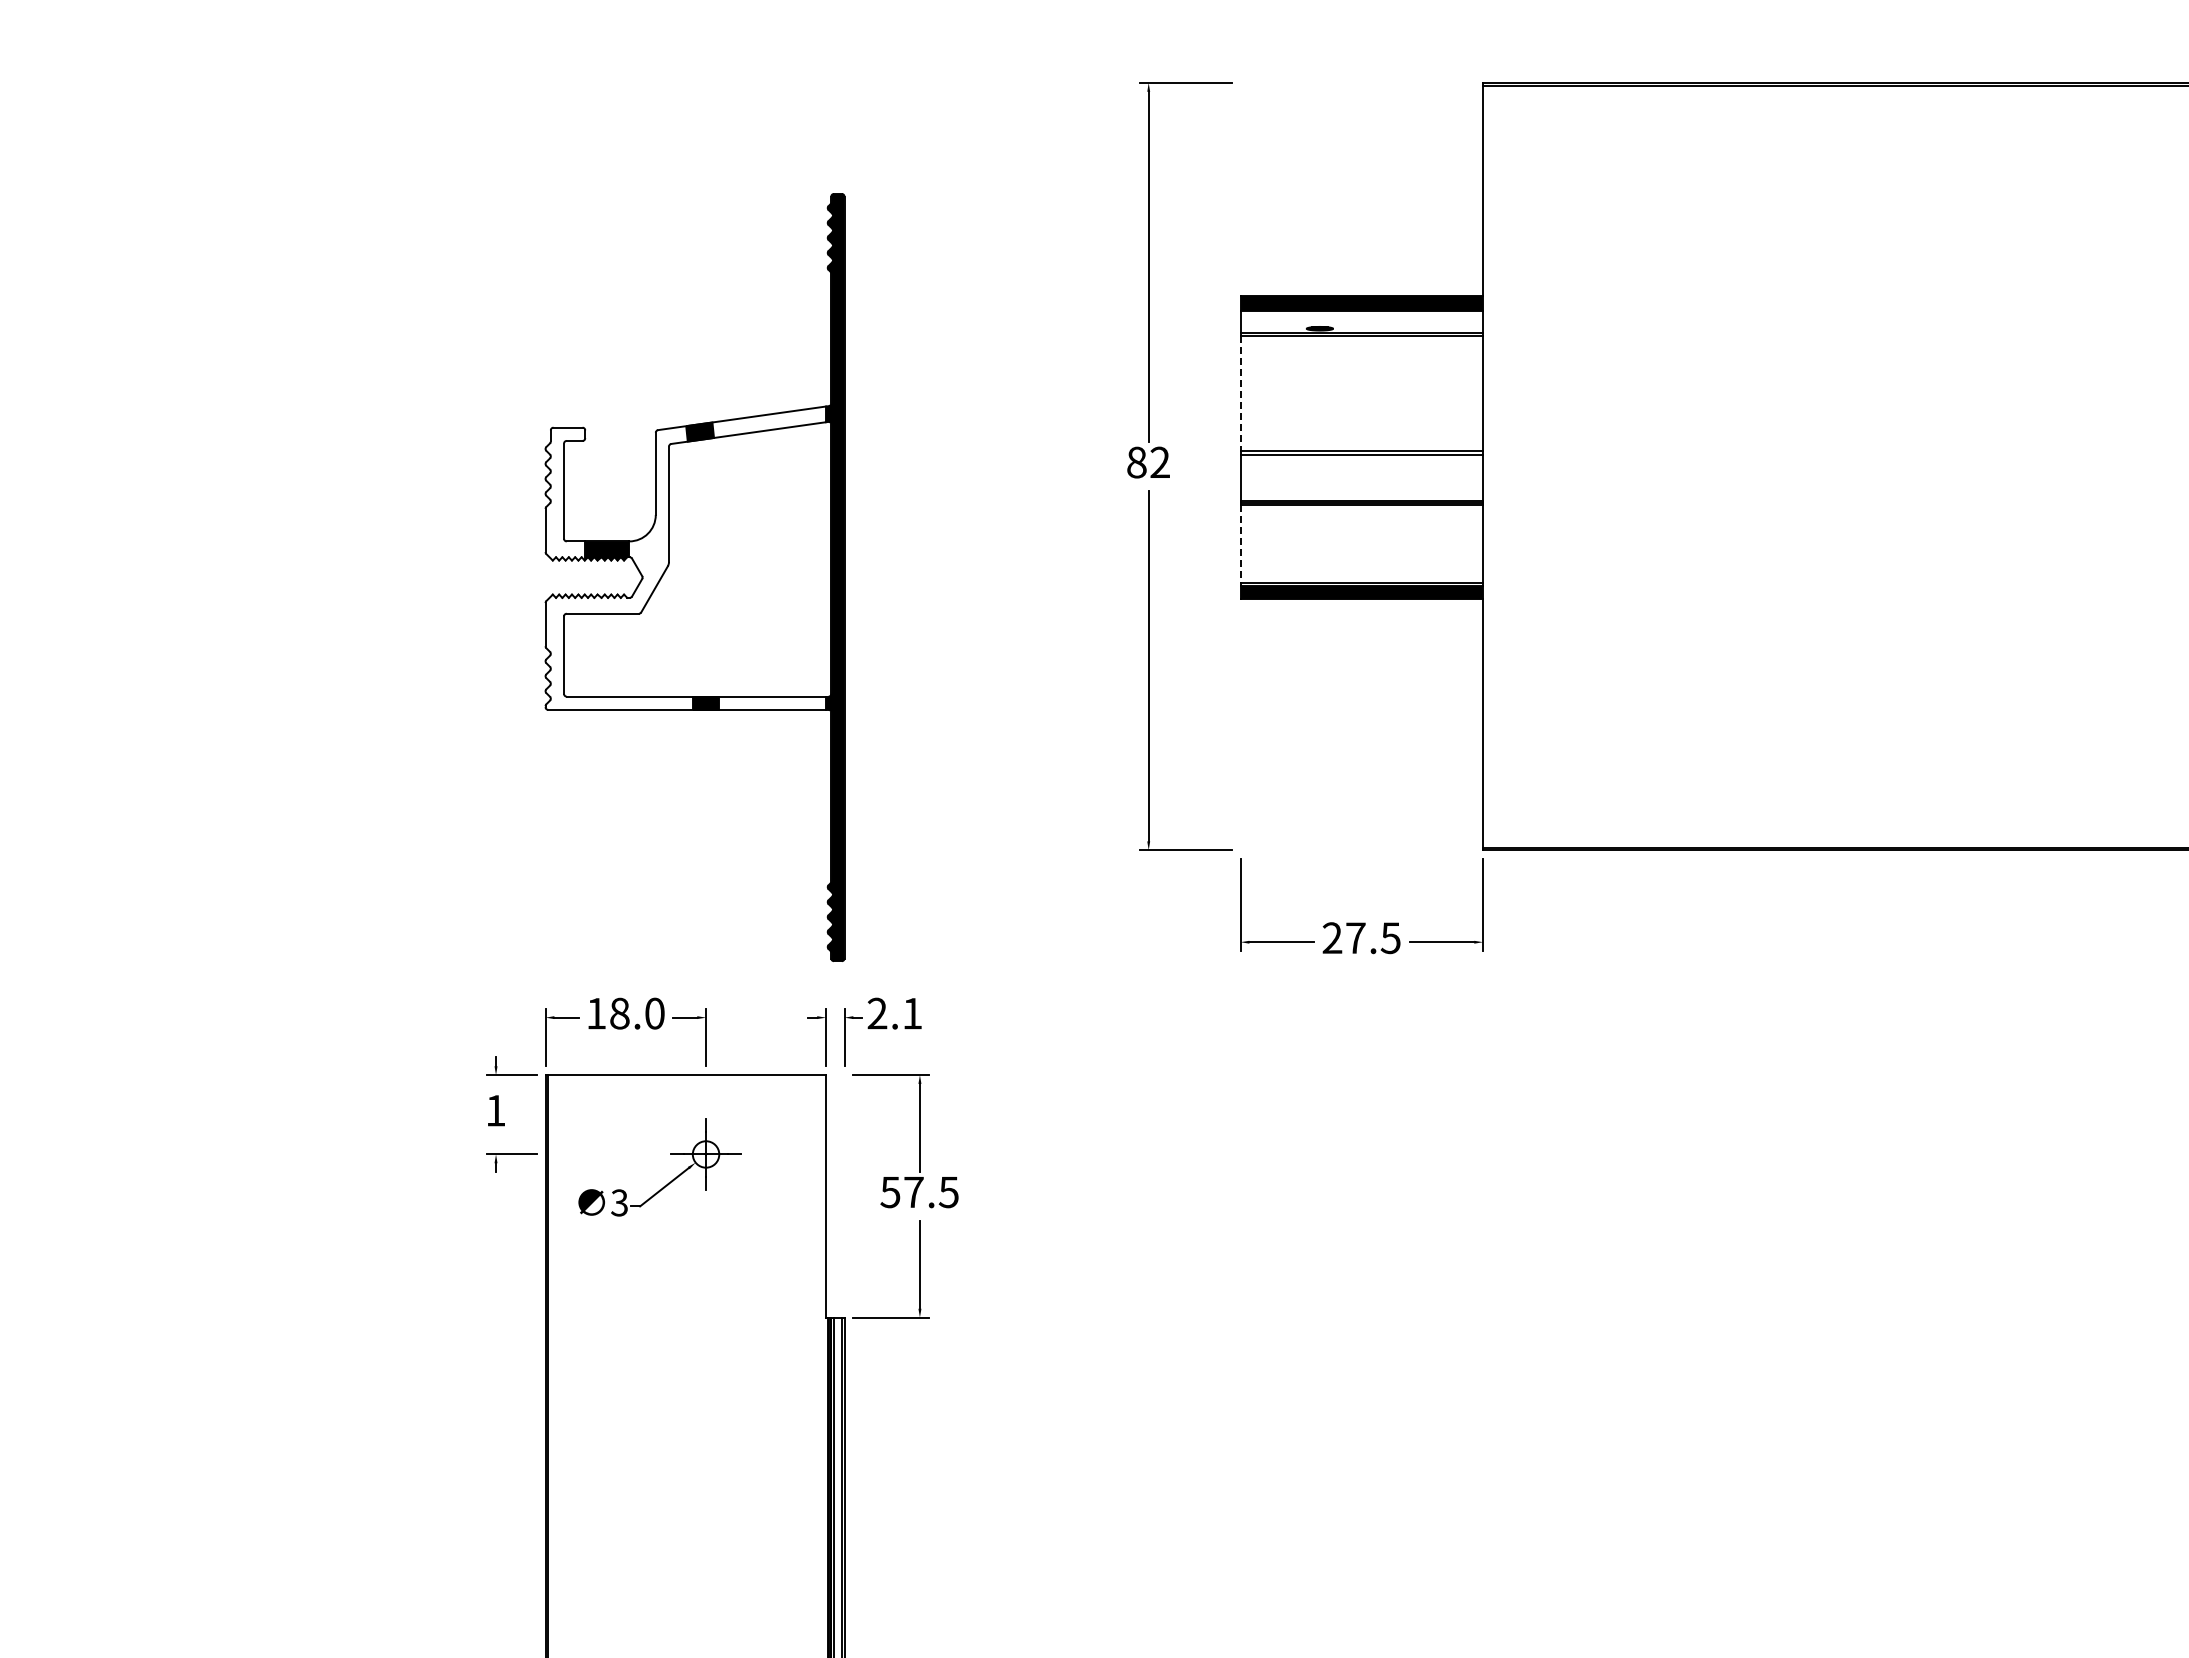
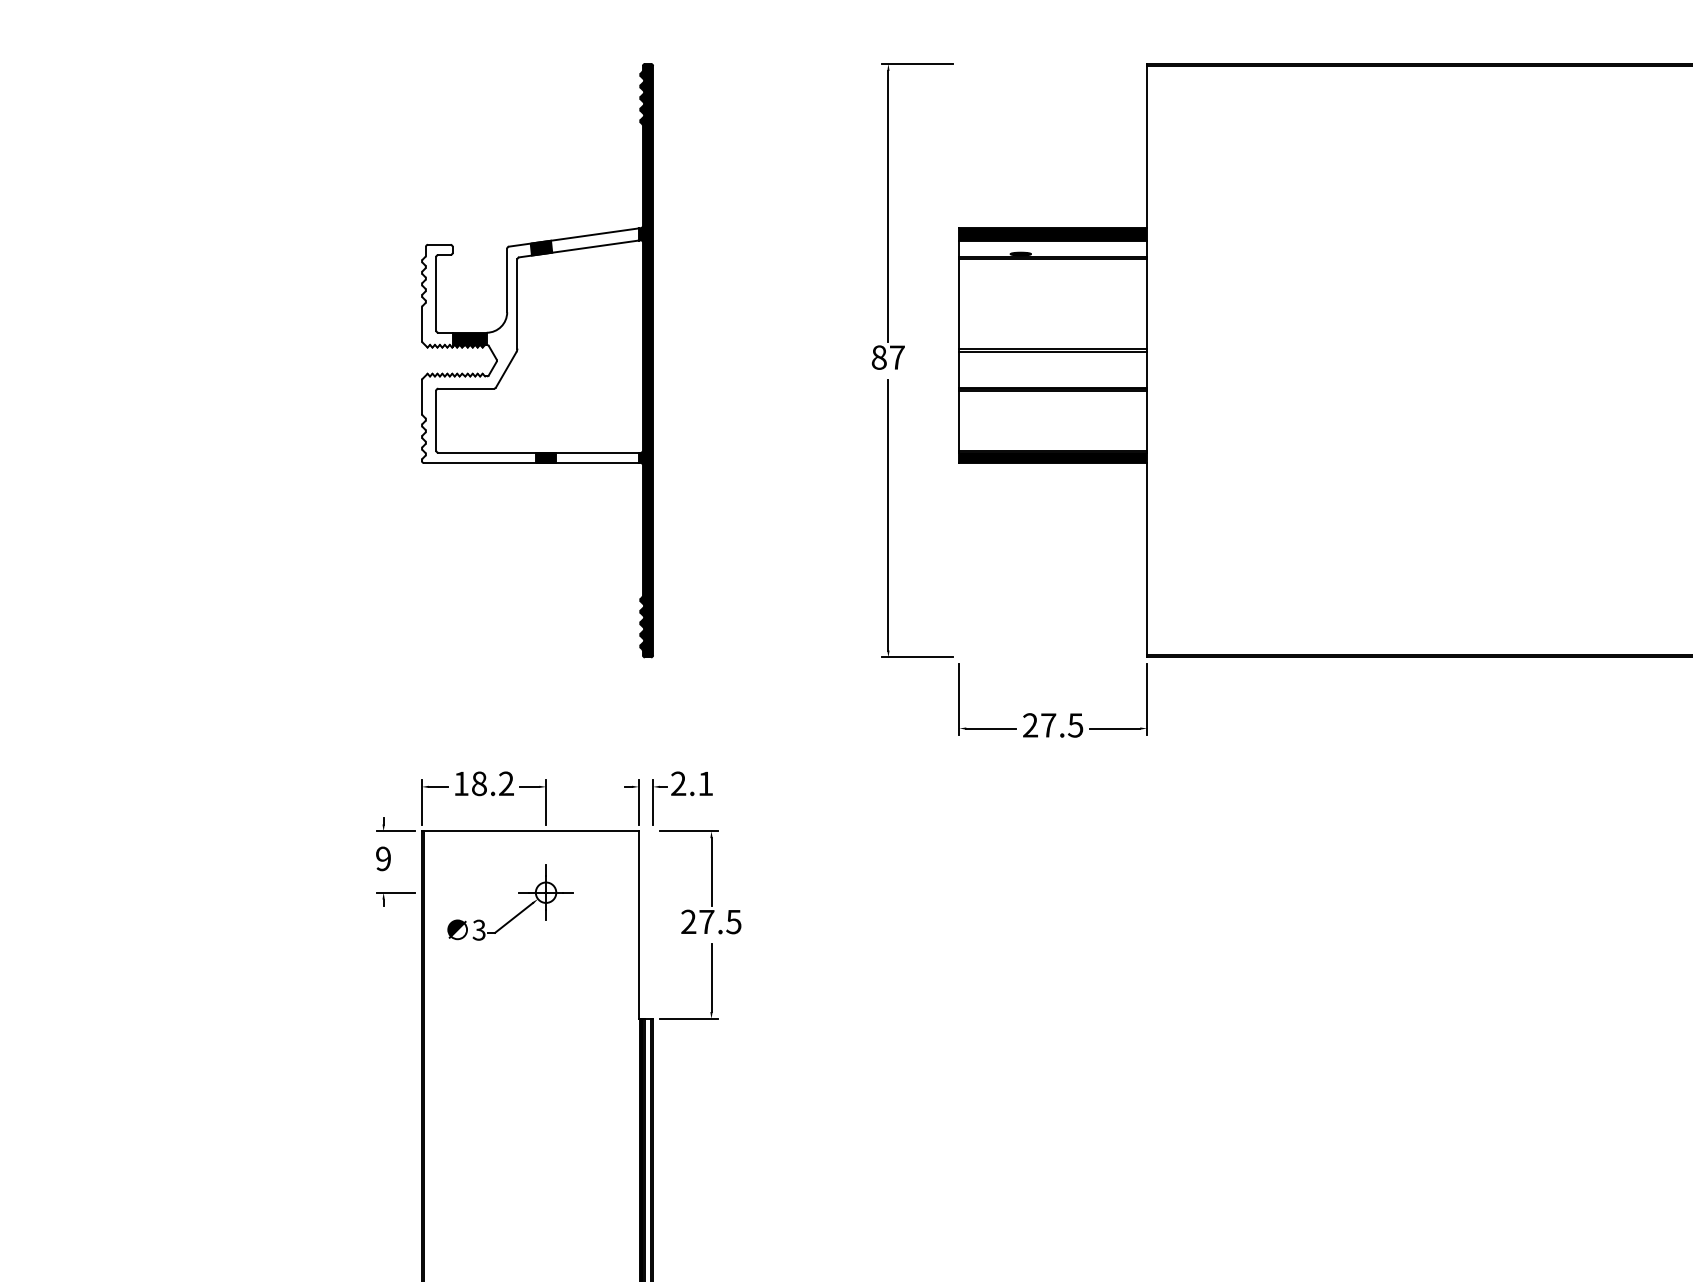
line: (1240, 393) -> (959, 304), dashed -> solid
text: (1159, 461) -> (896, 356), 82 -> 87
line: (1240, 544) -> (959, 420), dashed -> solid
part: (694, 577) -> (537, 360), moved
text: (654, 1013) -> (506, 783), 18.0 -> 18.2
text: (495, 1110) -> (383, 858), 1 -> 9
text: (890, 1192) -> (688, 922), 57.5 -> 27.5

